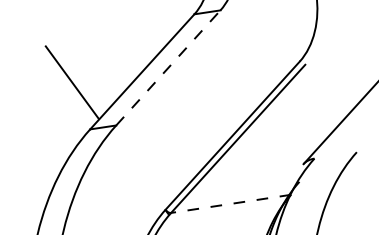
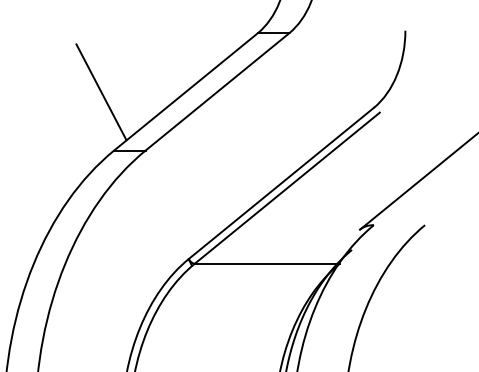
line: (168, 67) -> (217, 91), dashed -> solid
line: (231, 203) -> (267, 263), dashed -> solid

